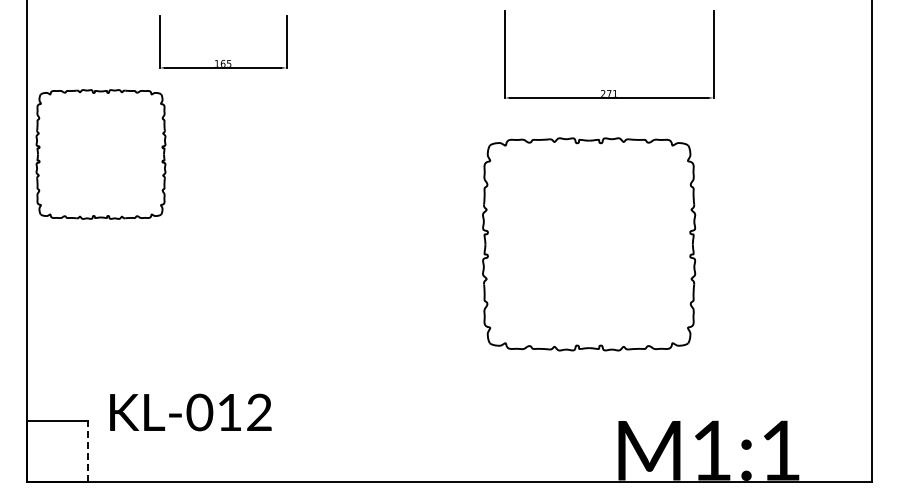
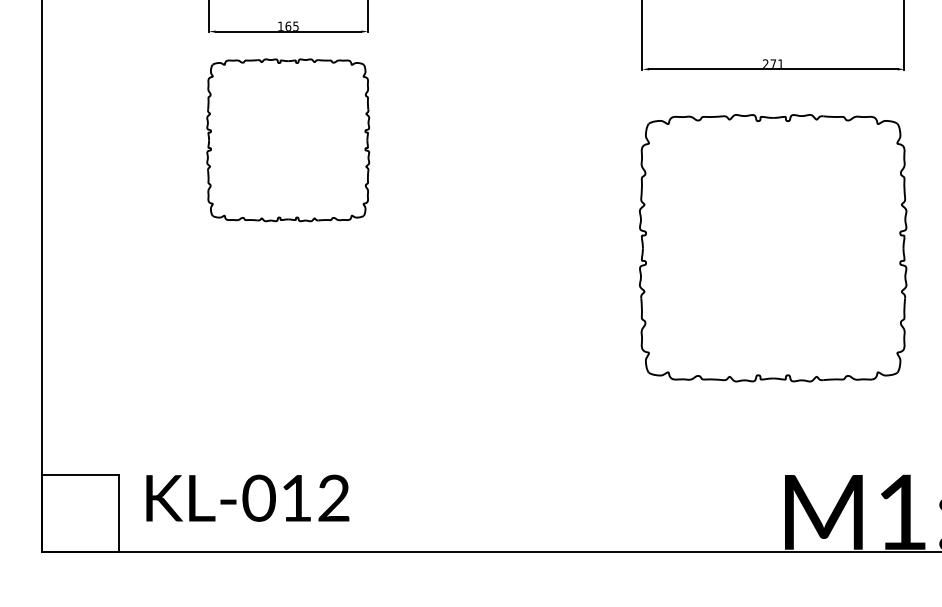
part: (100, 154) -> (287, 140), moved
part: (589, 244) -> (773, 248), moved
text: (190, 412) -> (247, 498), moved
line: (88, 451) -> (119, 513), dashed -> solid

